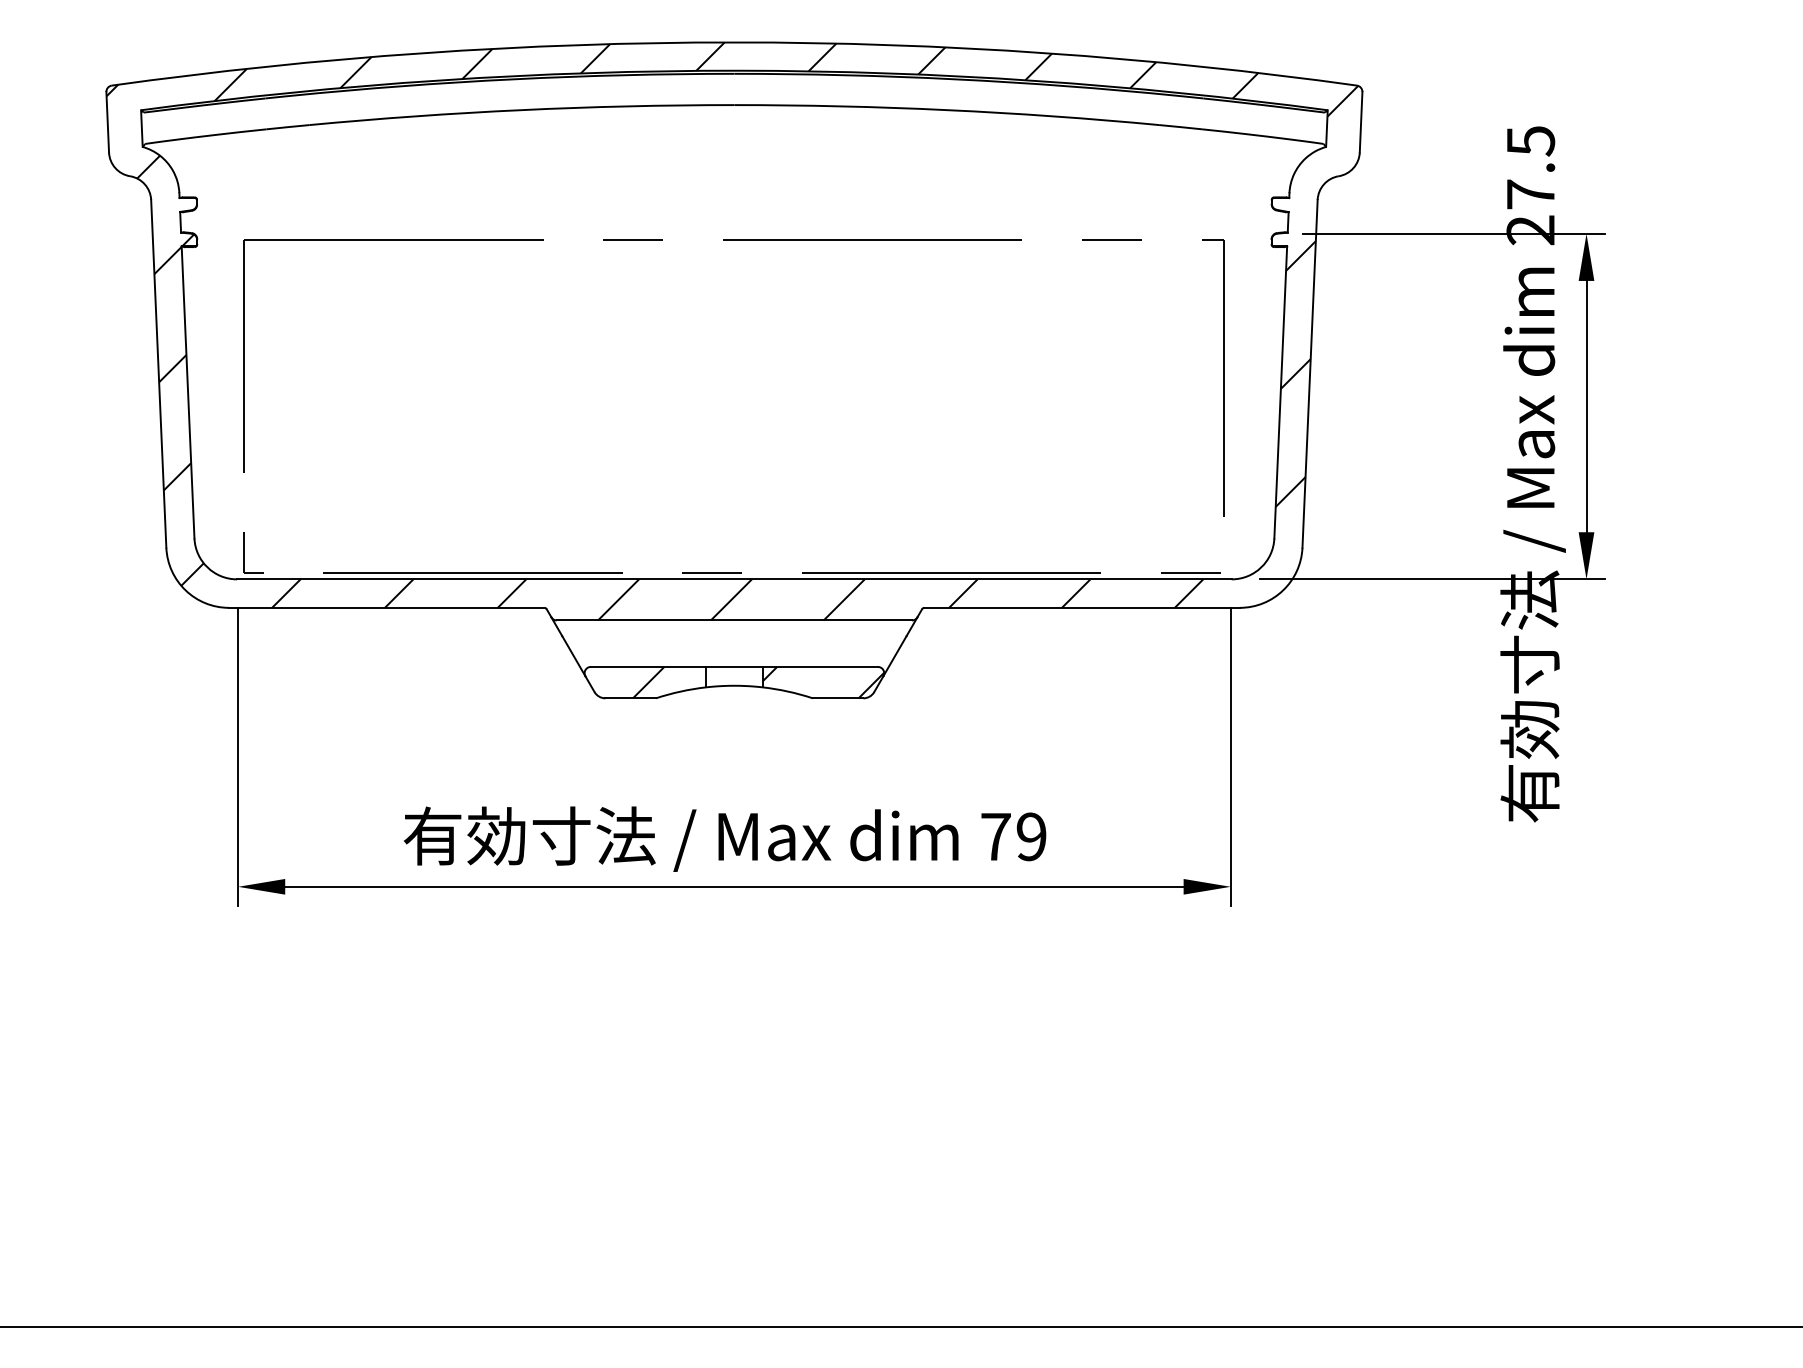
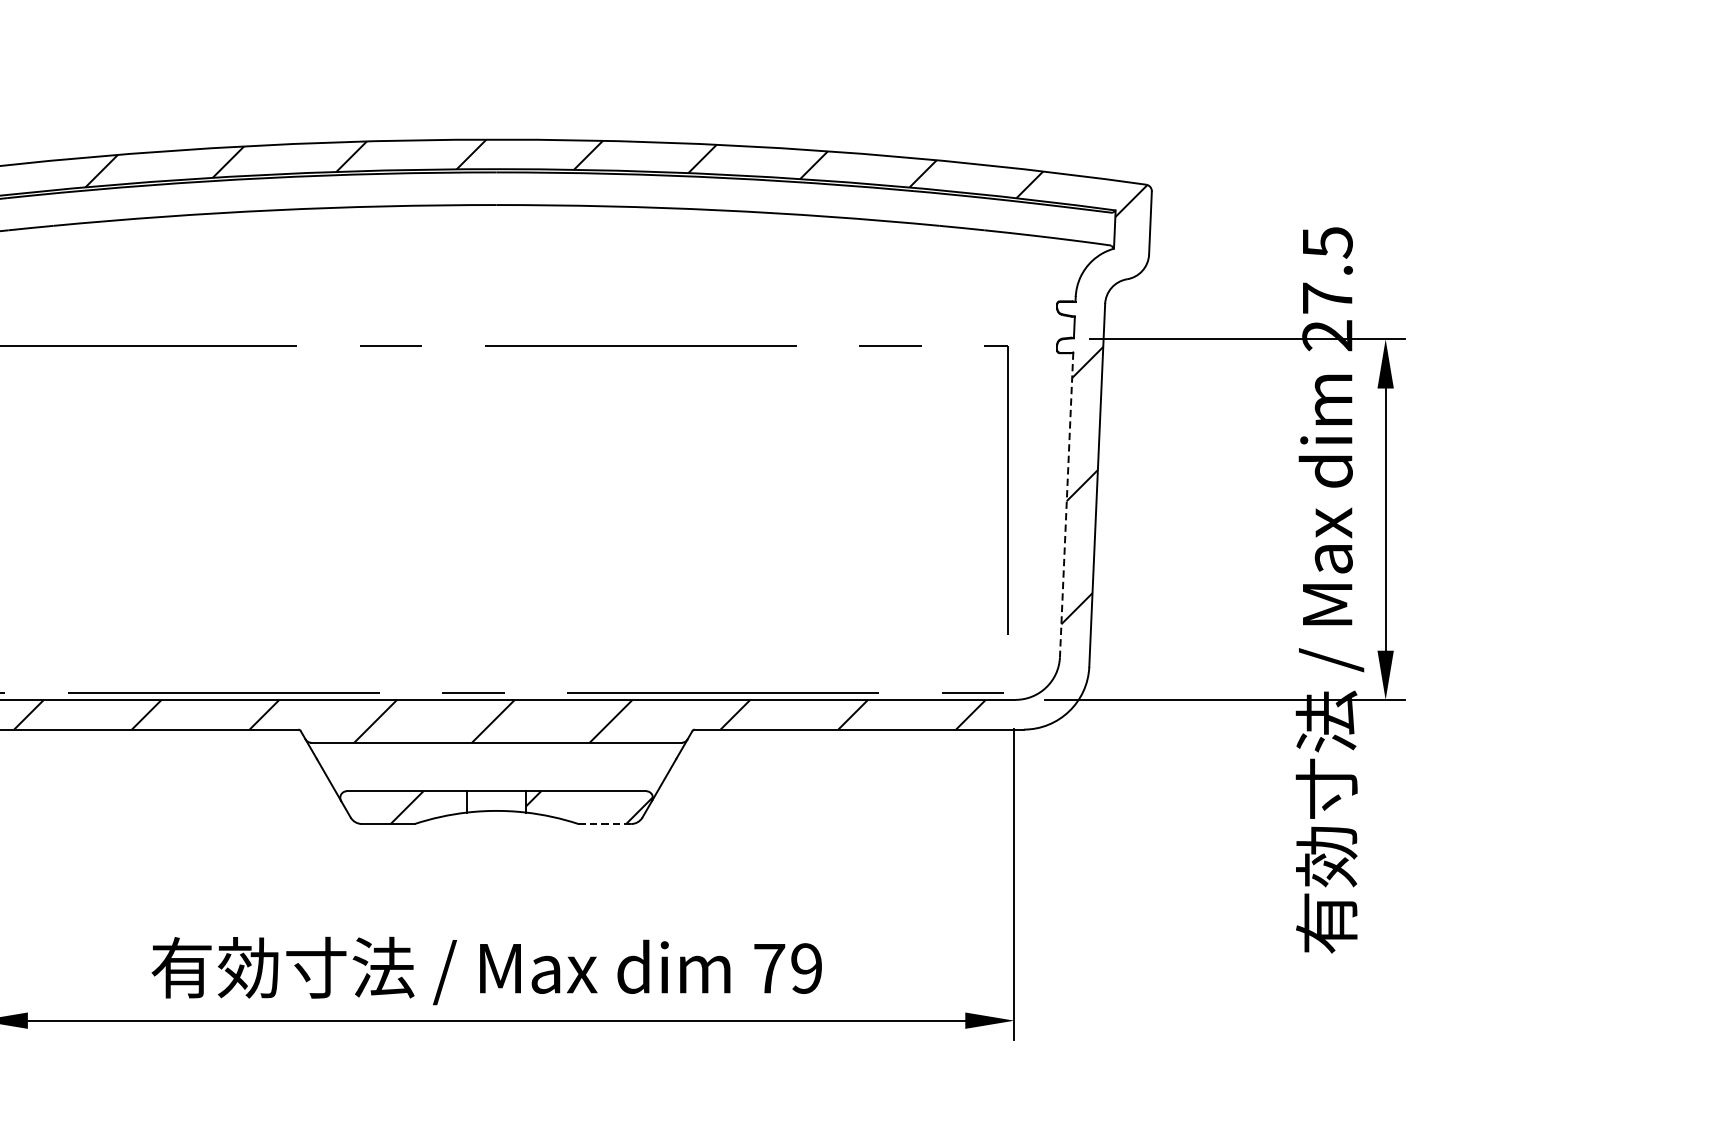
line: (1280, 392) -> (1066, 504), solid -> dashed
line: (838, 698) -> (605, 824), solid -> dashed

